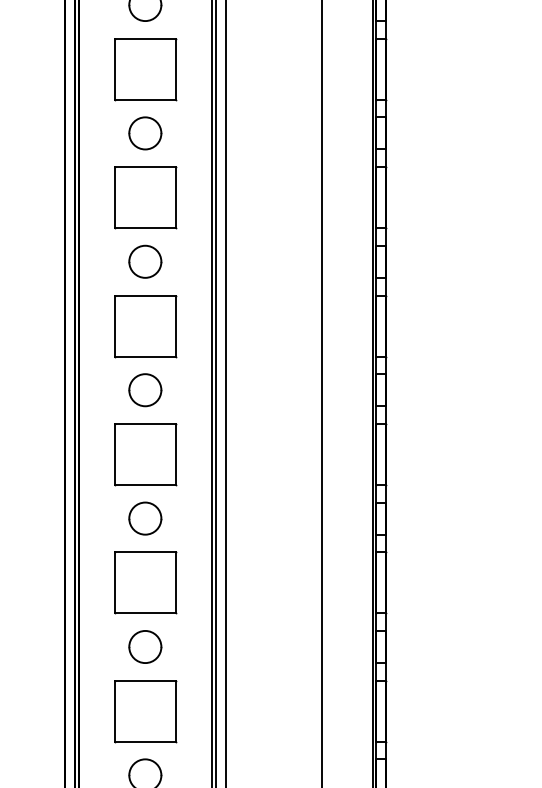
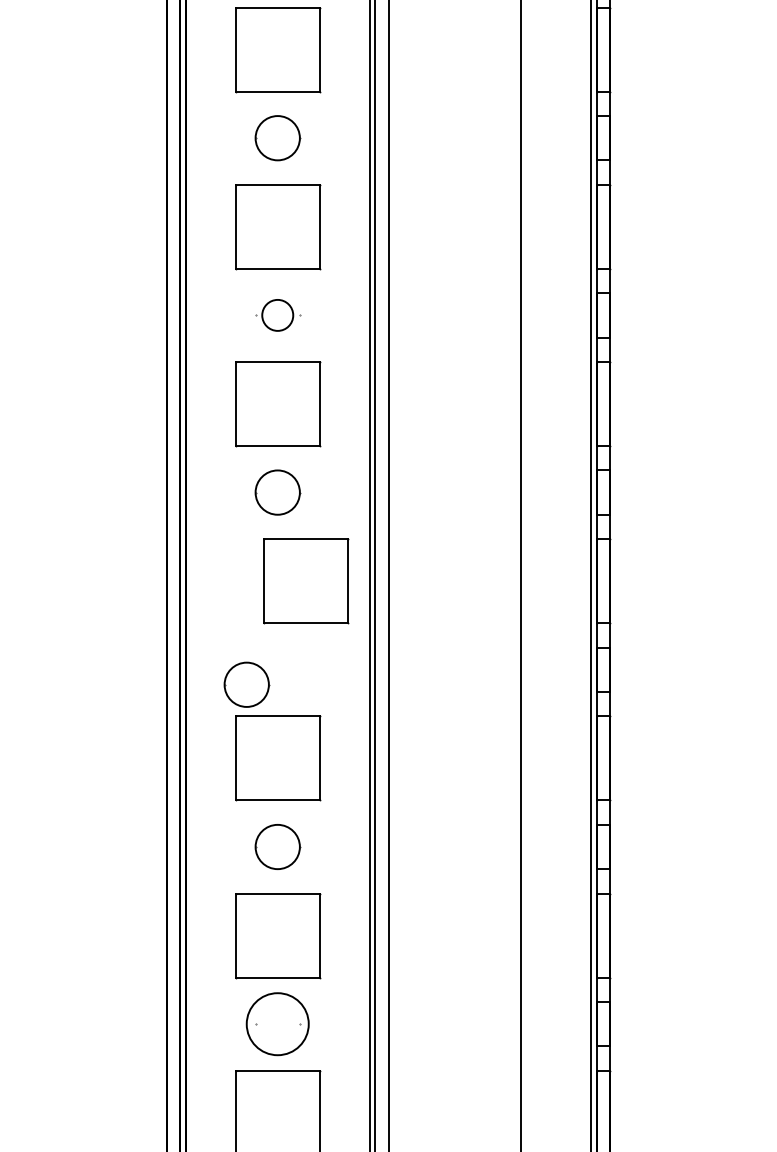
circle: (145, 133) -> (277, 315), size x0.7
part: (145, 326) -> (306, 581), moved
part: (145, 390) -> (246, 684), moved
circle: (145, 647) -> (277, 1024), size x1.4

